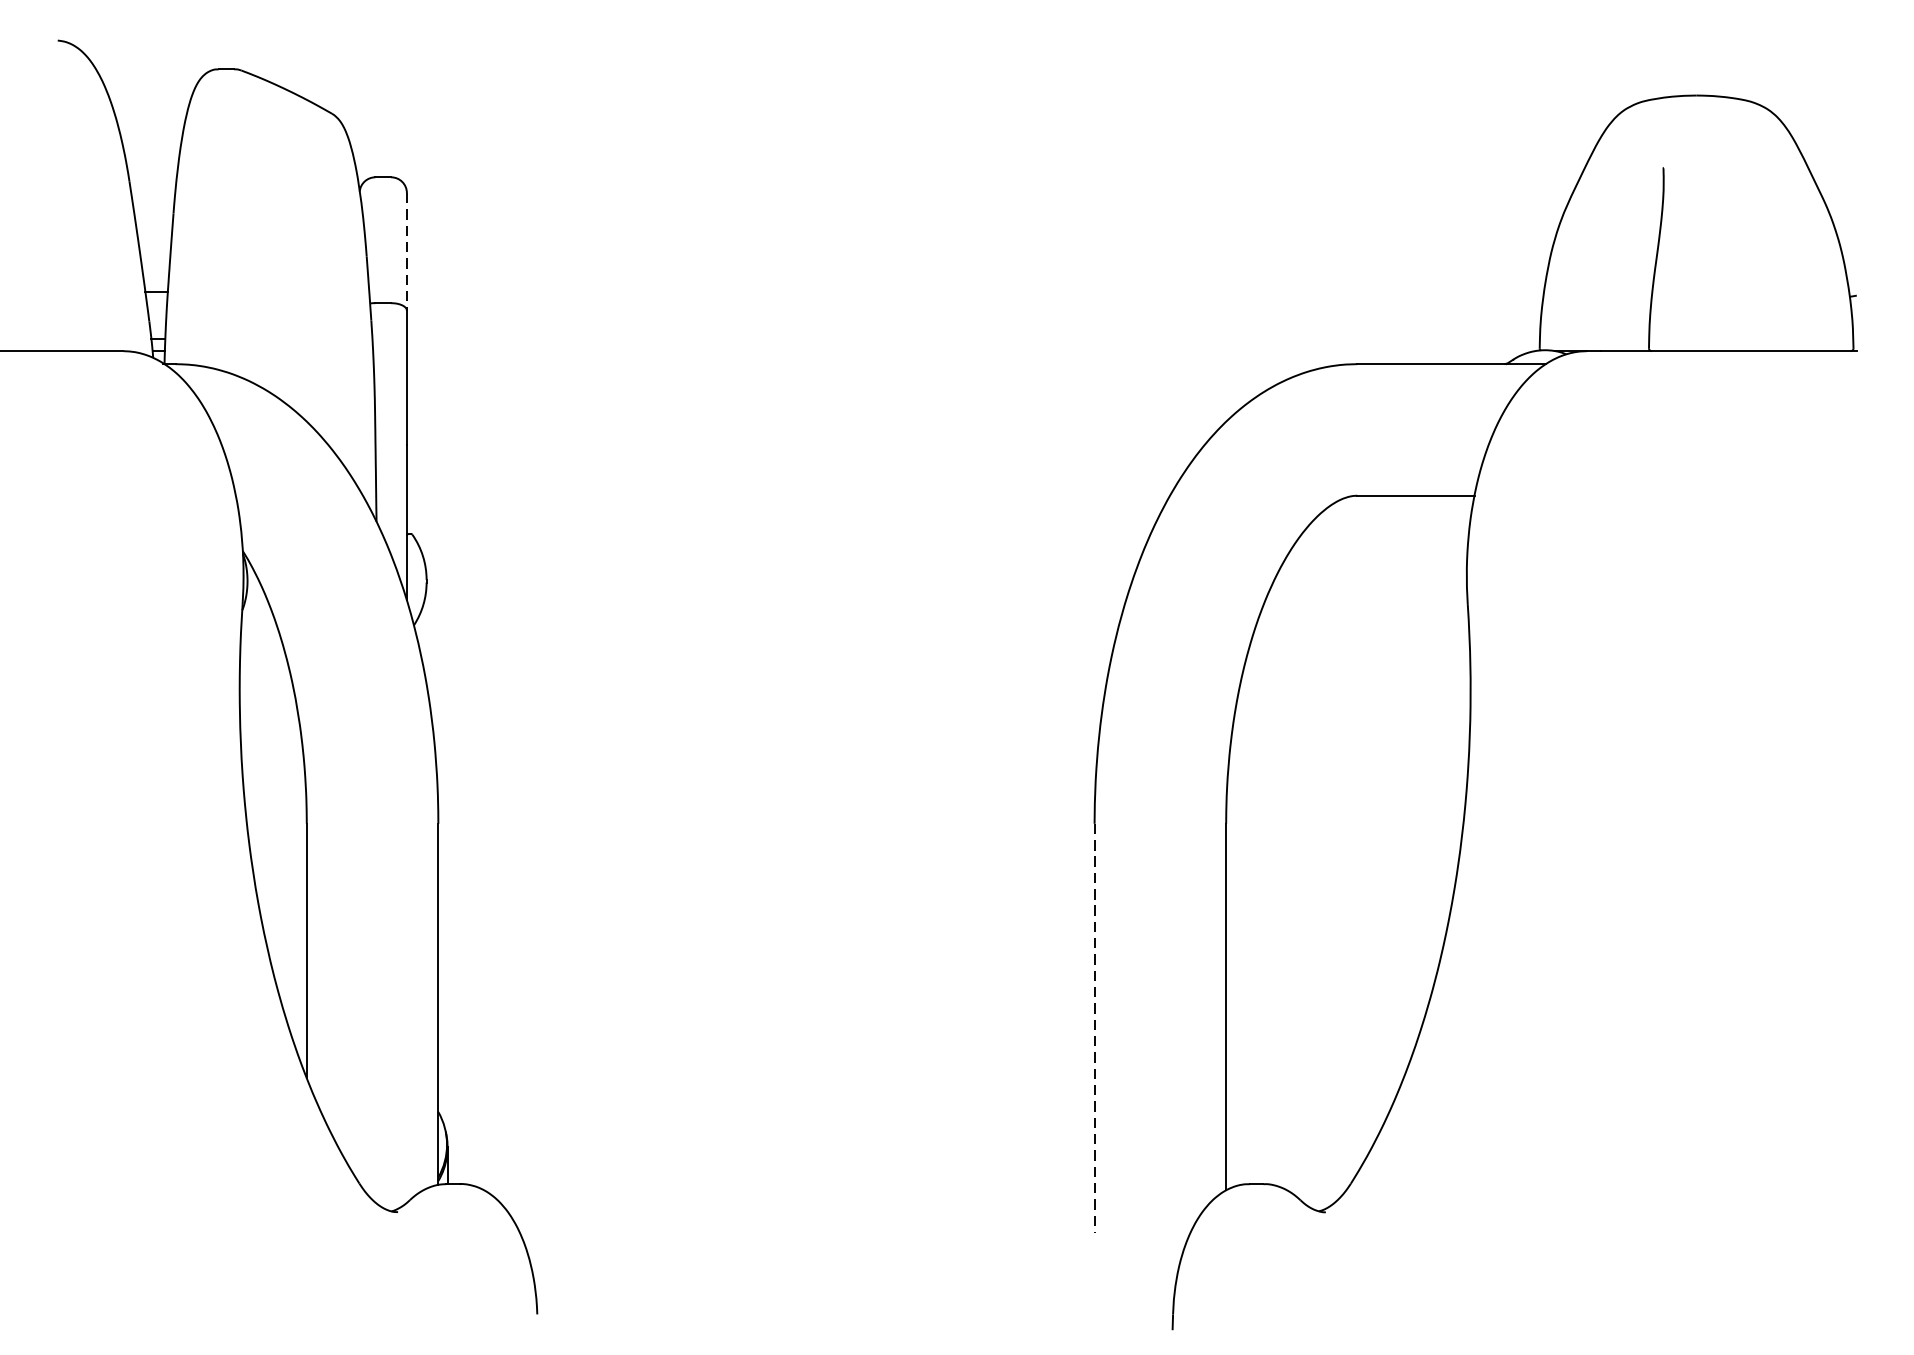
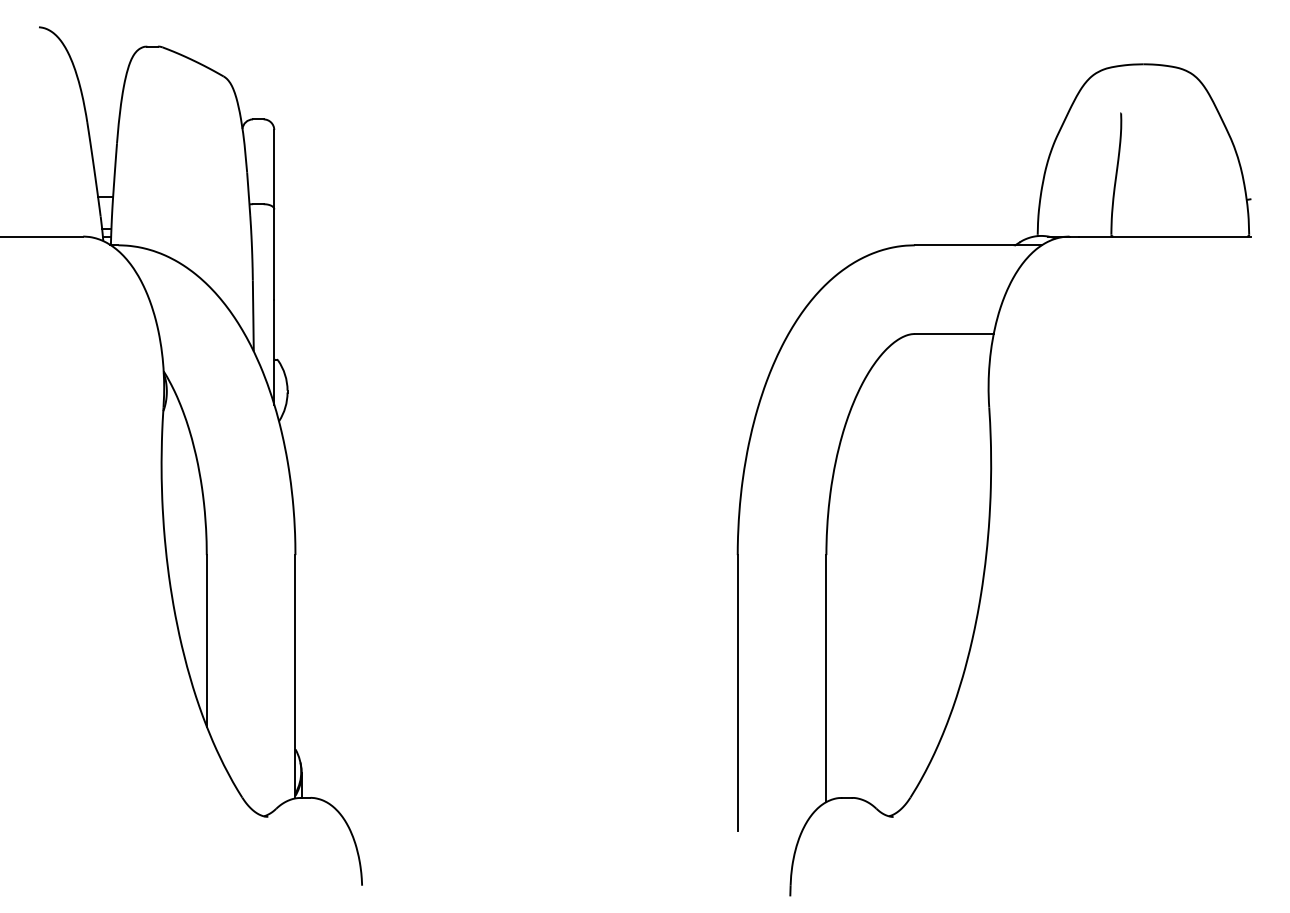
line: (407, 251) -> (274, 169), dashed -> solid
line: (1094, 1027) -> (737, 692), dashed -> solid

